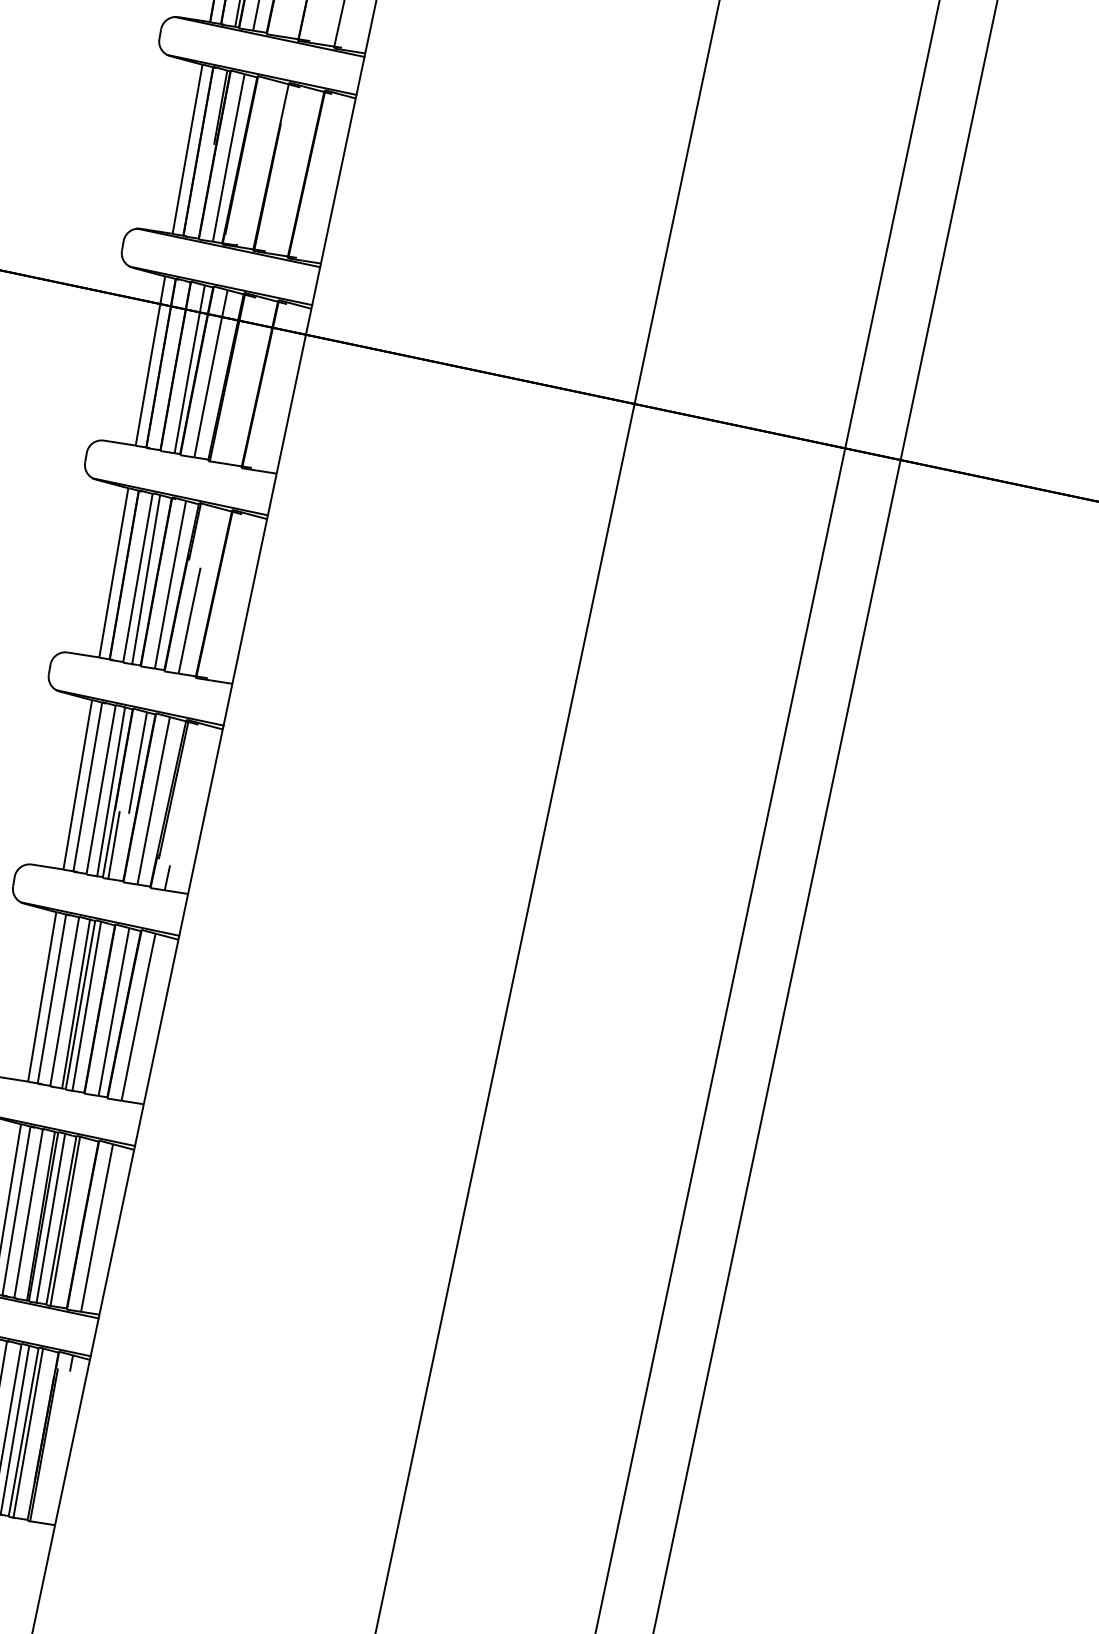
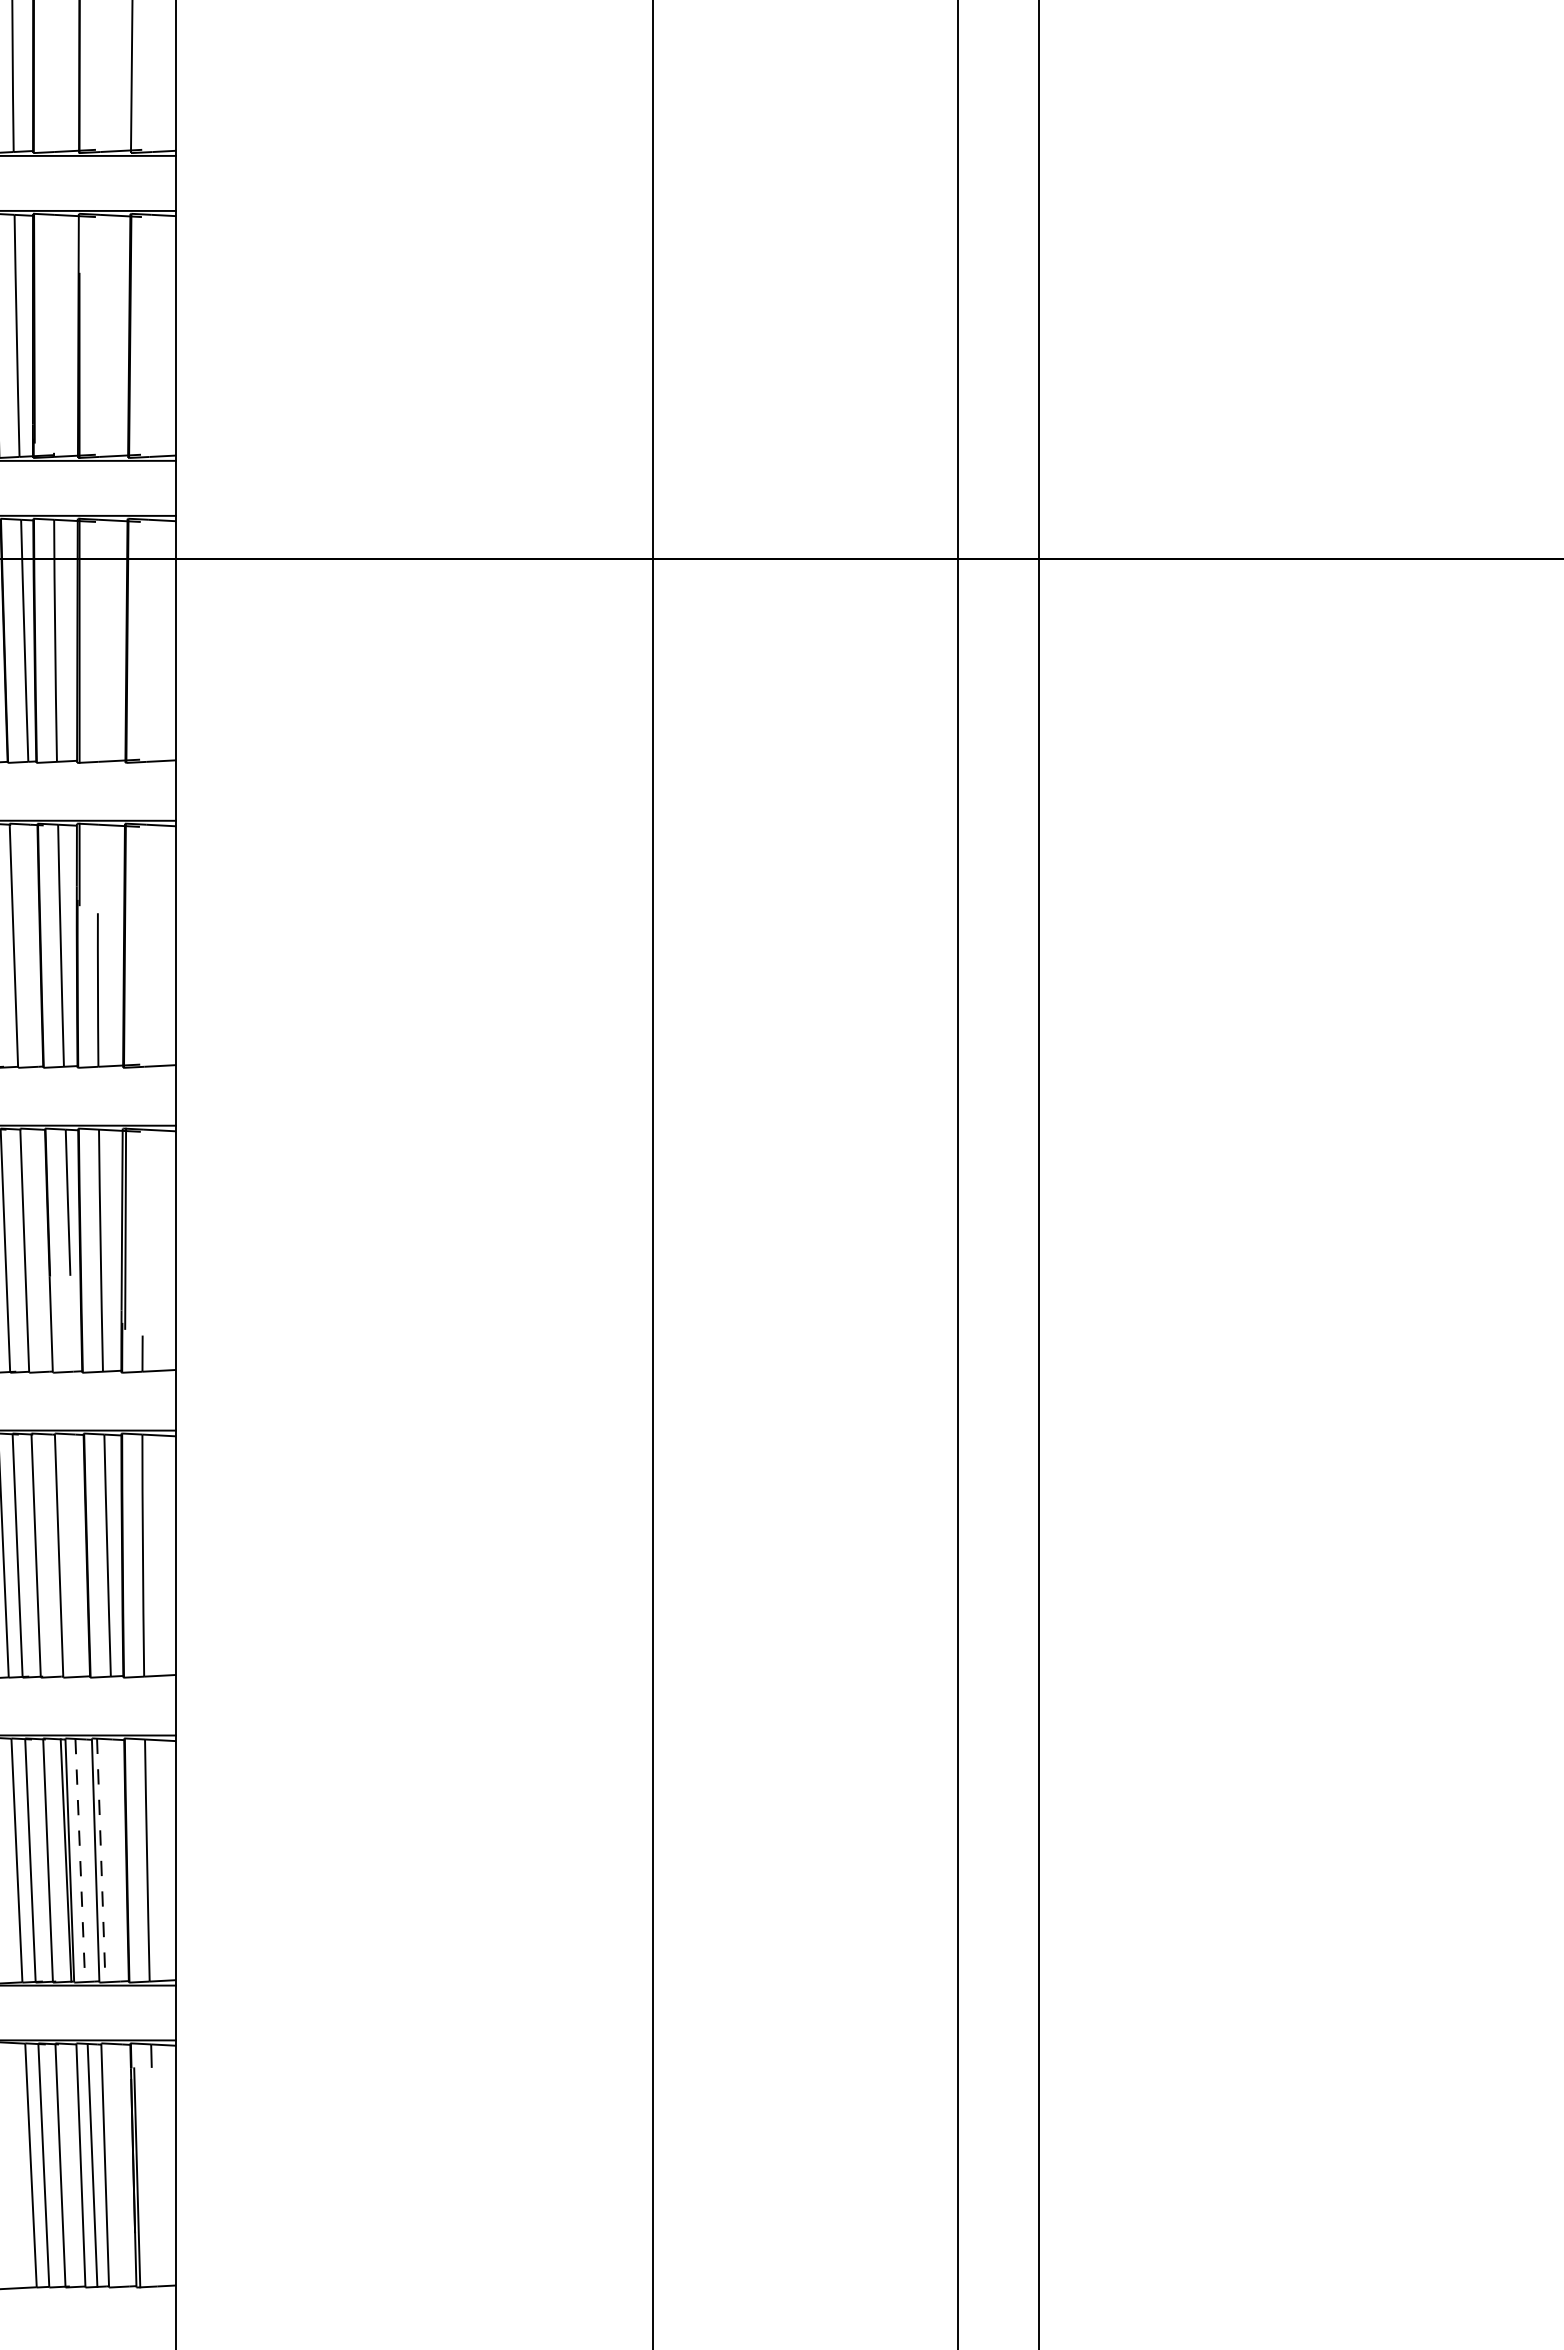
line: (145, 580) -> (25, 946), removed
line: (110, 791) -> (38, 1250), removed
line: (113, 845) -> (58, 1324), removed
line: (76, 1003) -> (52, 1555), removed
line: (87, 1006) -> (68, 1555), removed
line: (50, 1218) -> (80, 1860), solid -> dashed
line: (65, 1221) -> (101, 1860), solid -> dashed
line: (28, 1433) -> (111, 2165), removed

